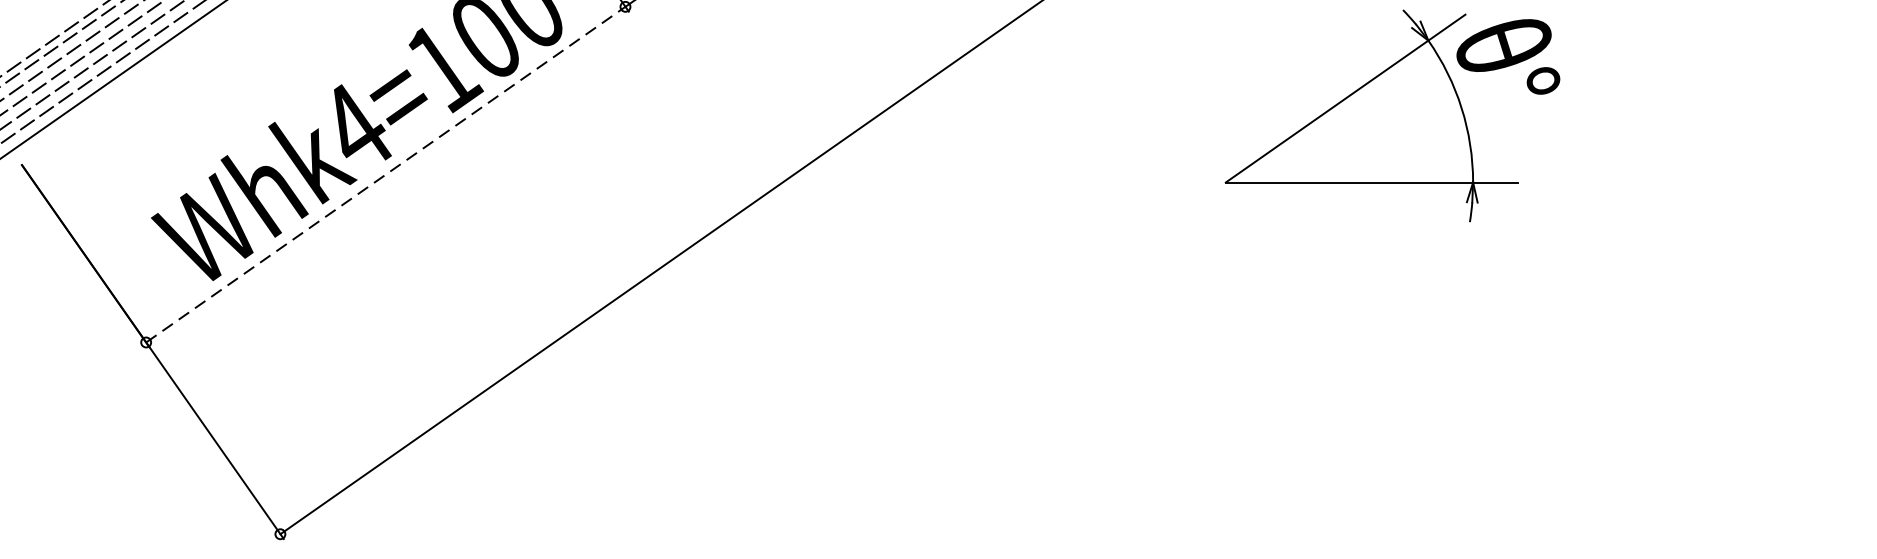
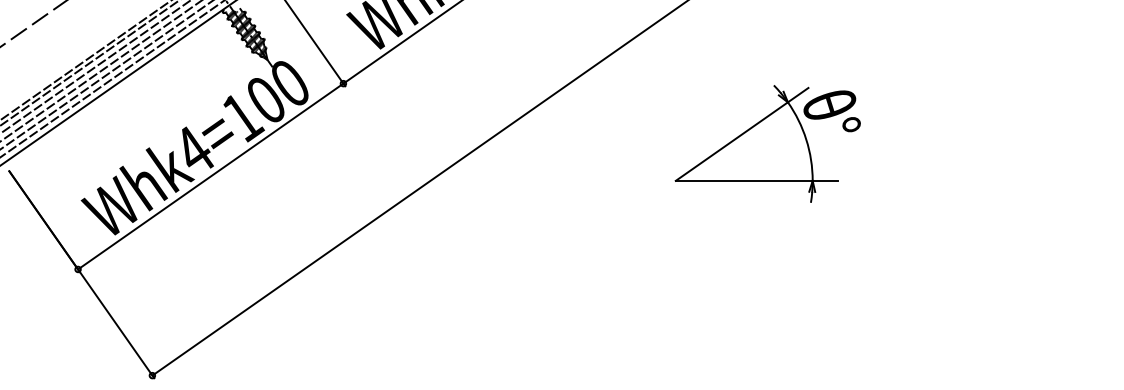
line: (385, 174) -> (210, 176), dashed -> solid

